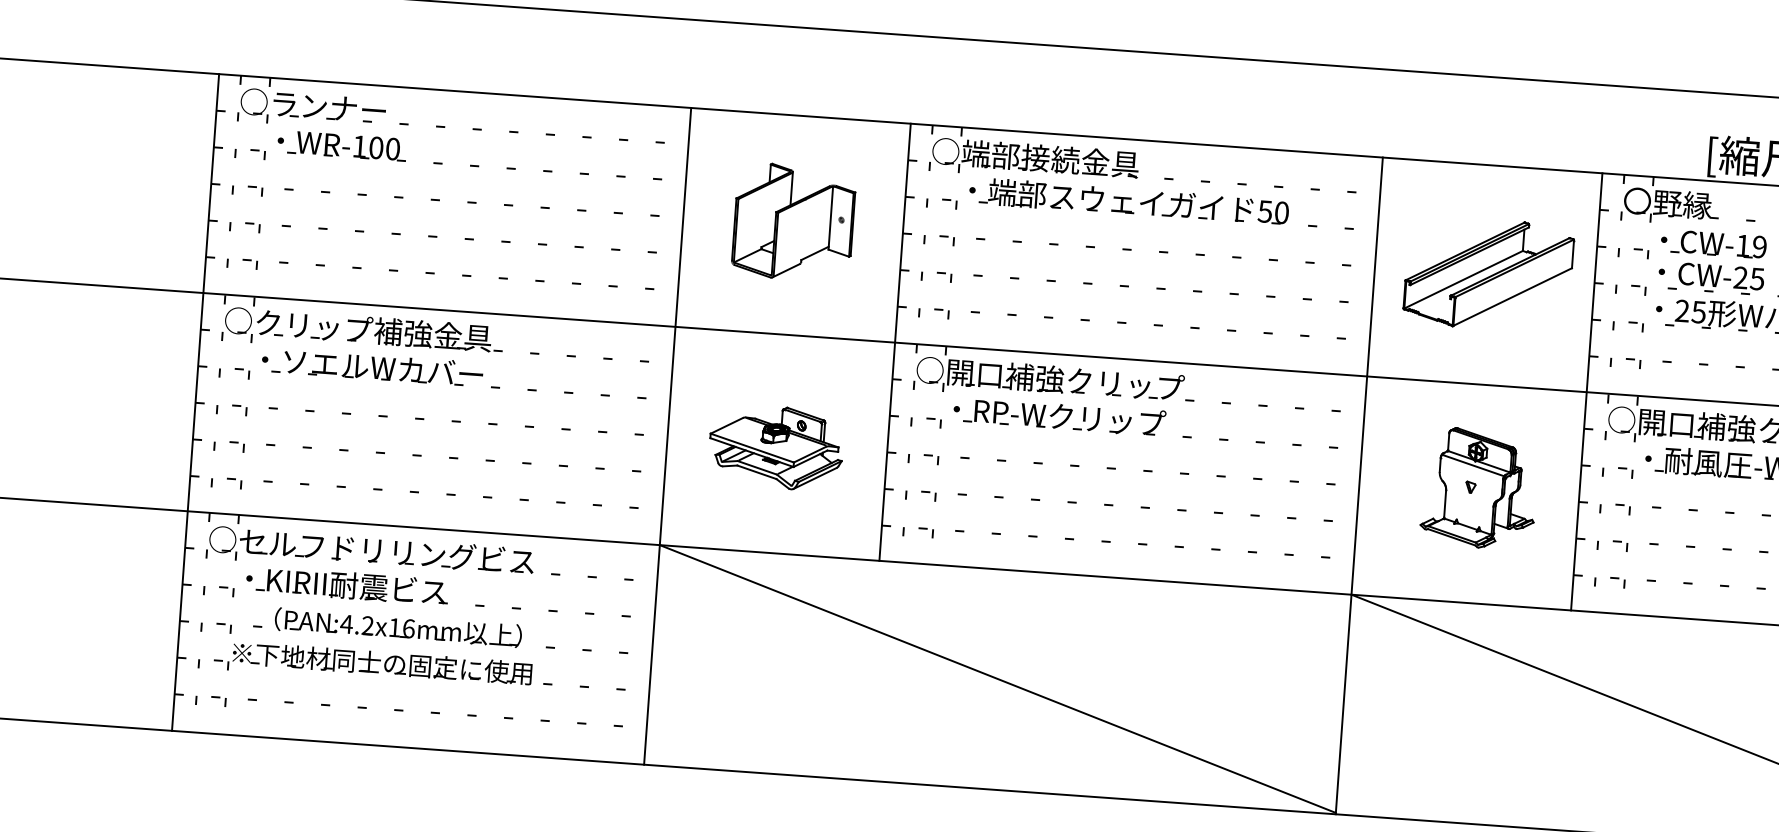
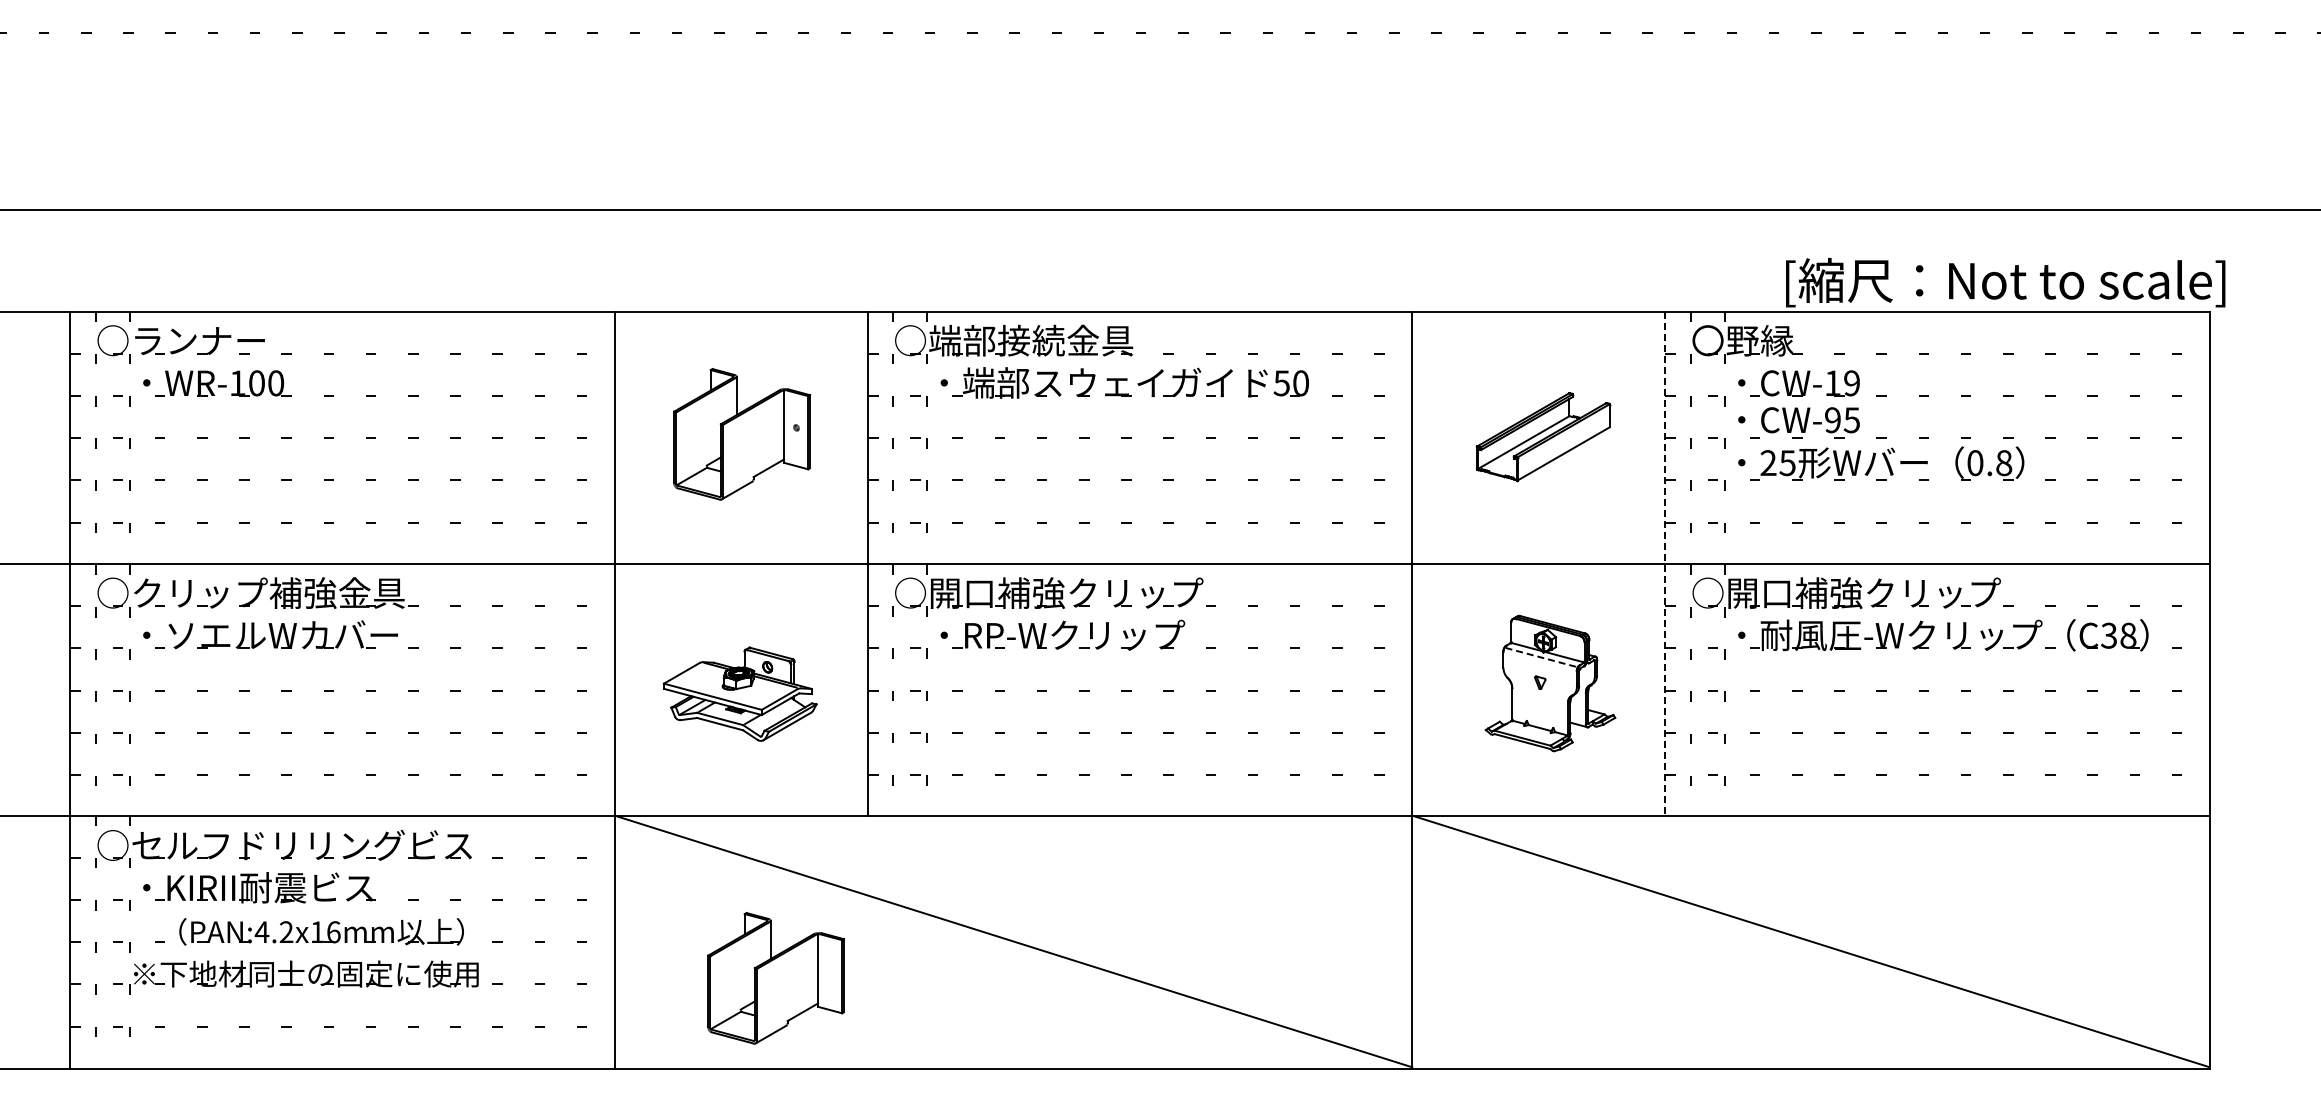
part: (1488, 274) -> (1543, 436), size x0.7
text: (1740, 278) -> (1832, 420), CW-25 -> CW-95
line: (1586, 392) -> (1665, 564), solid -> dashed
line: (1473, 465) -> (1541, 657), solid -> dashed
part: (789, 696) -> (775, 978), added

